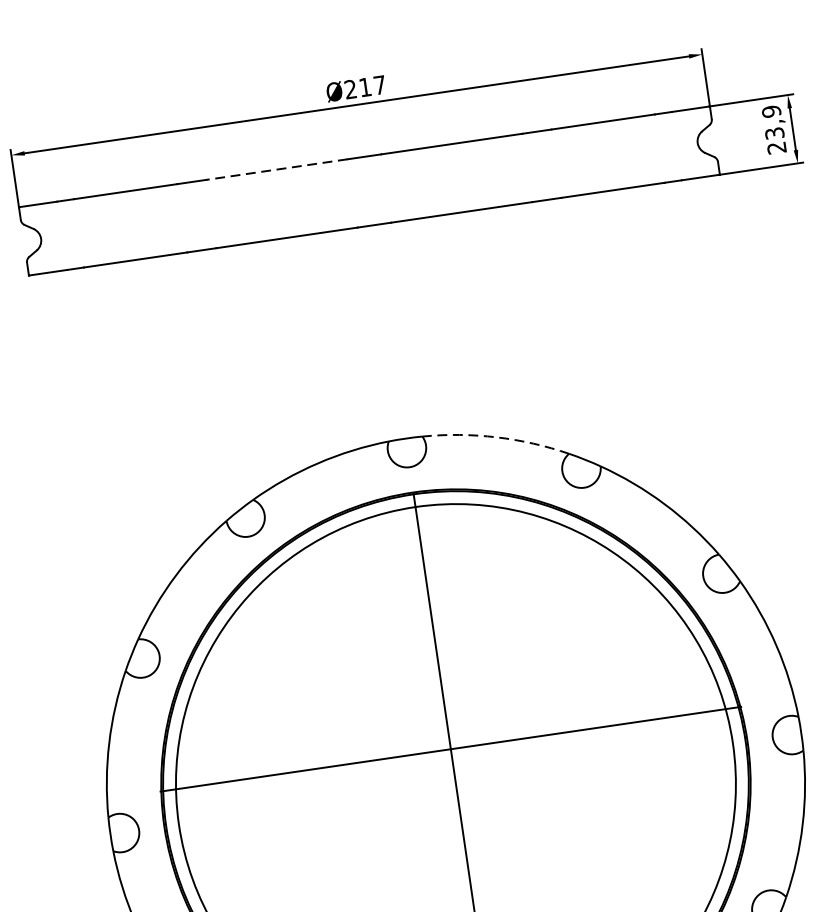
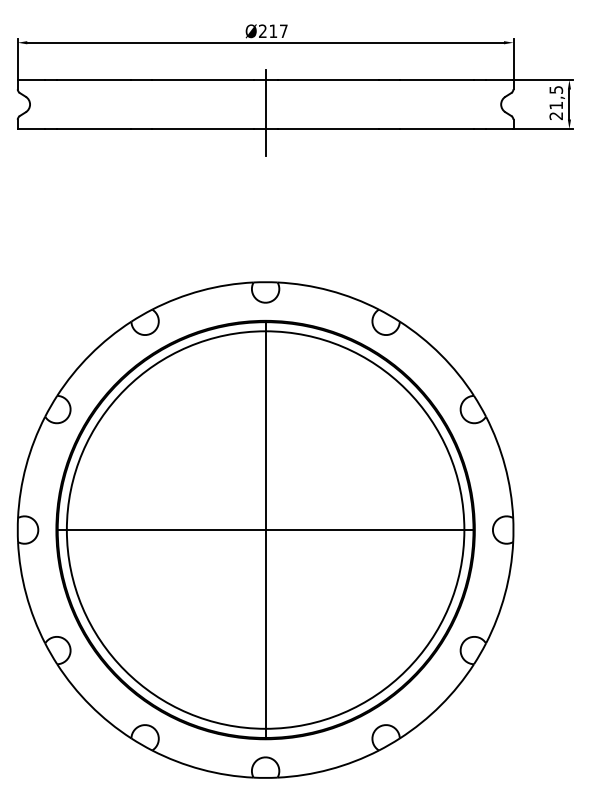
text: (773, 122) -> (556, 97), 23,9 -> 21,5
line: (276, 170) -> (202, 80), dashed -> solid
line: (370, 202) -> (265, 112), added
arc: (496, 437) -> (329, 290), dashed -> solid
line: (450, 749) -> (265, 530), moved

